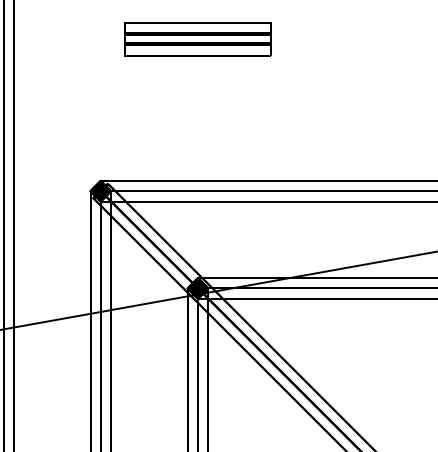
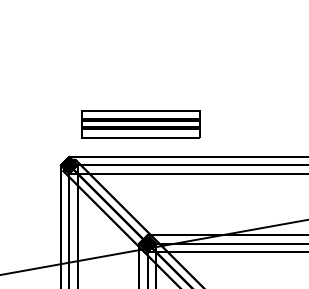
part: (197, 39) -> (140, 124), moved

